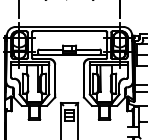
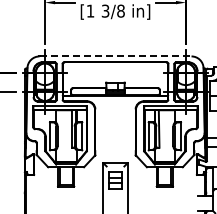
line: (70, 27) -> (116, 56), solid -> dashed

